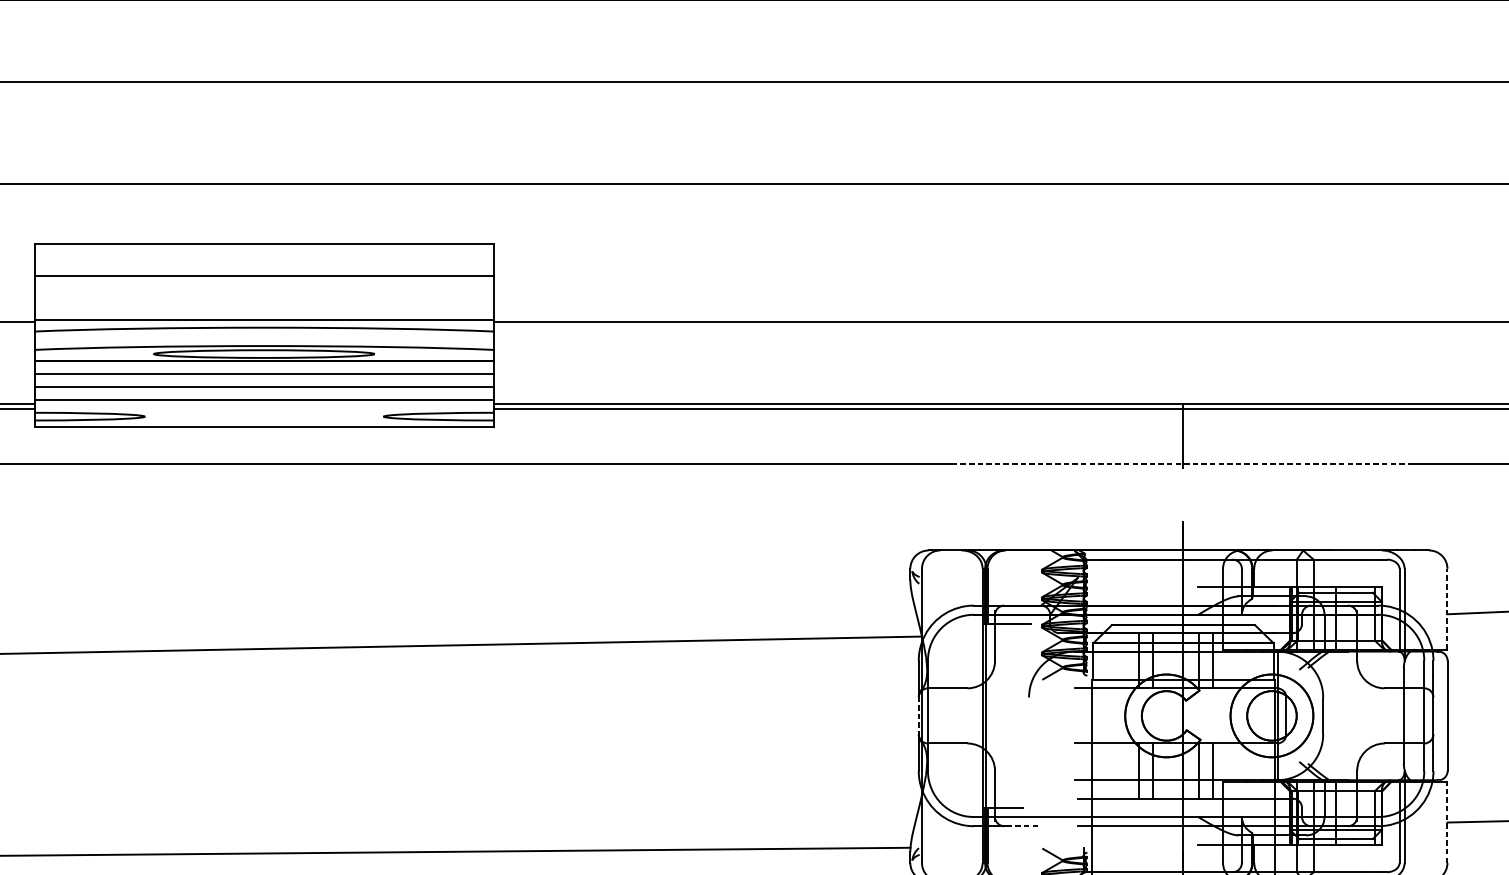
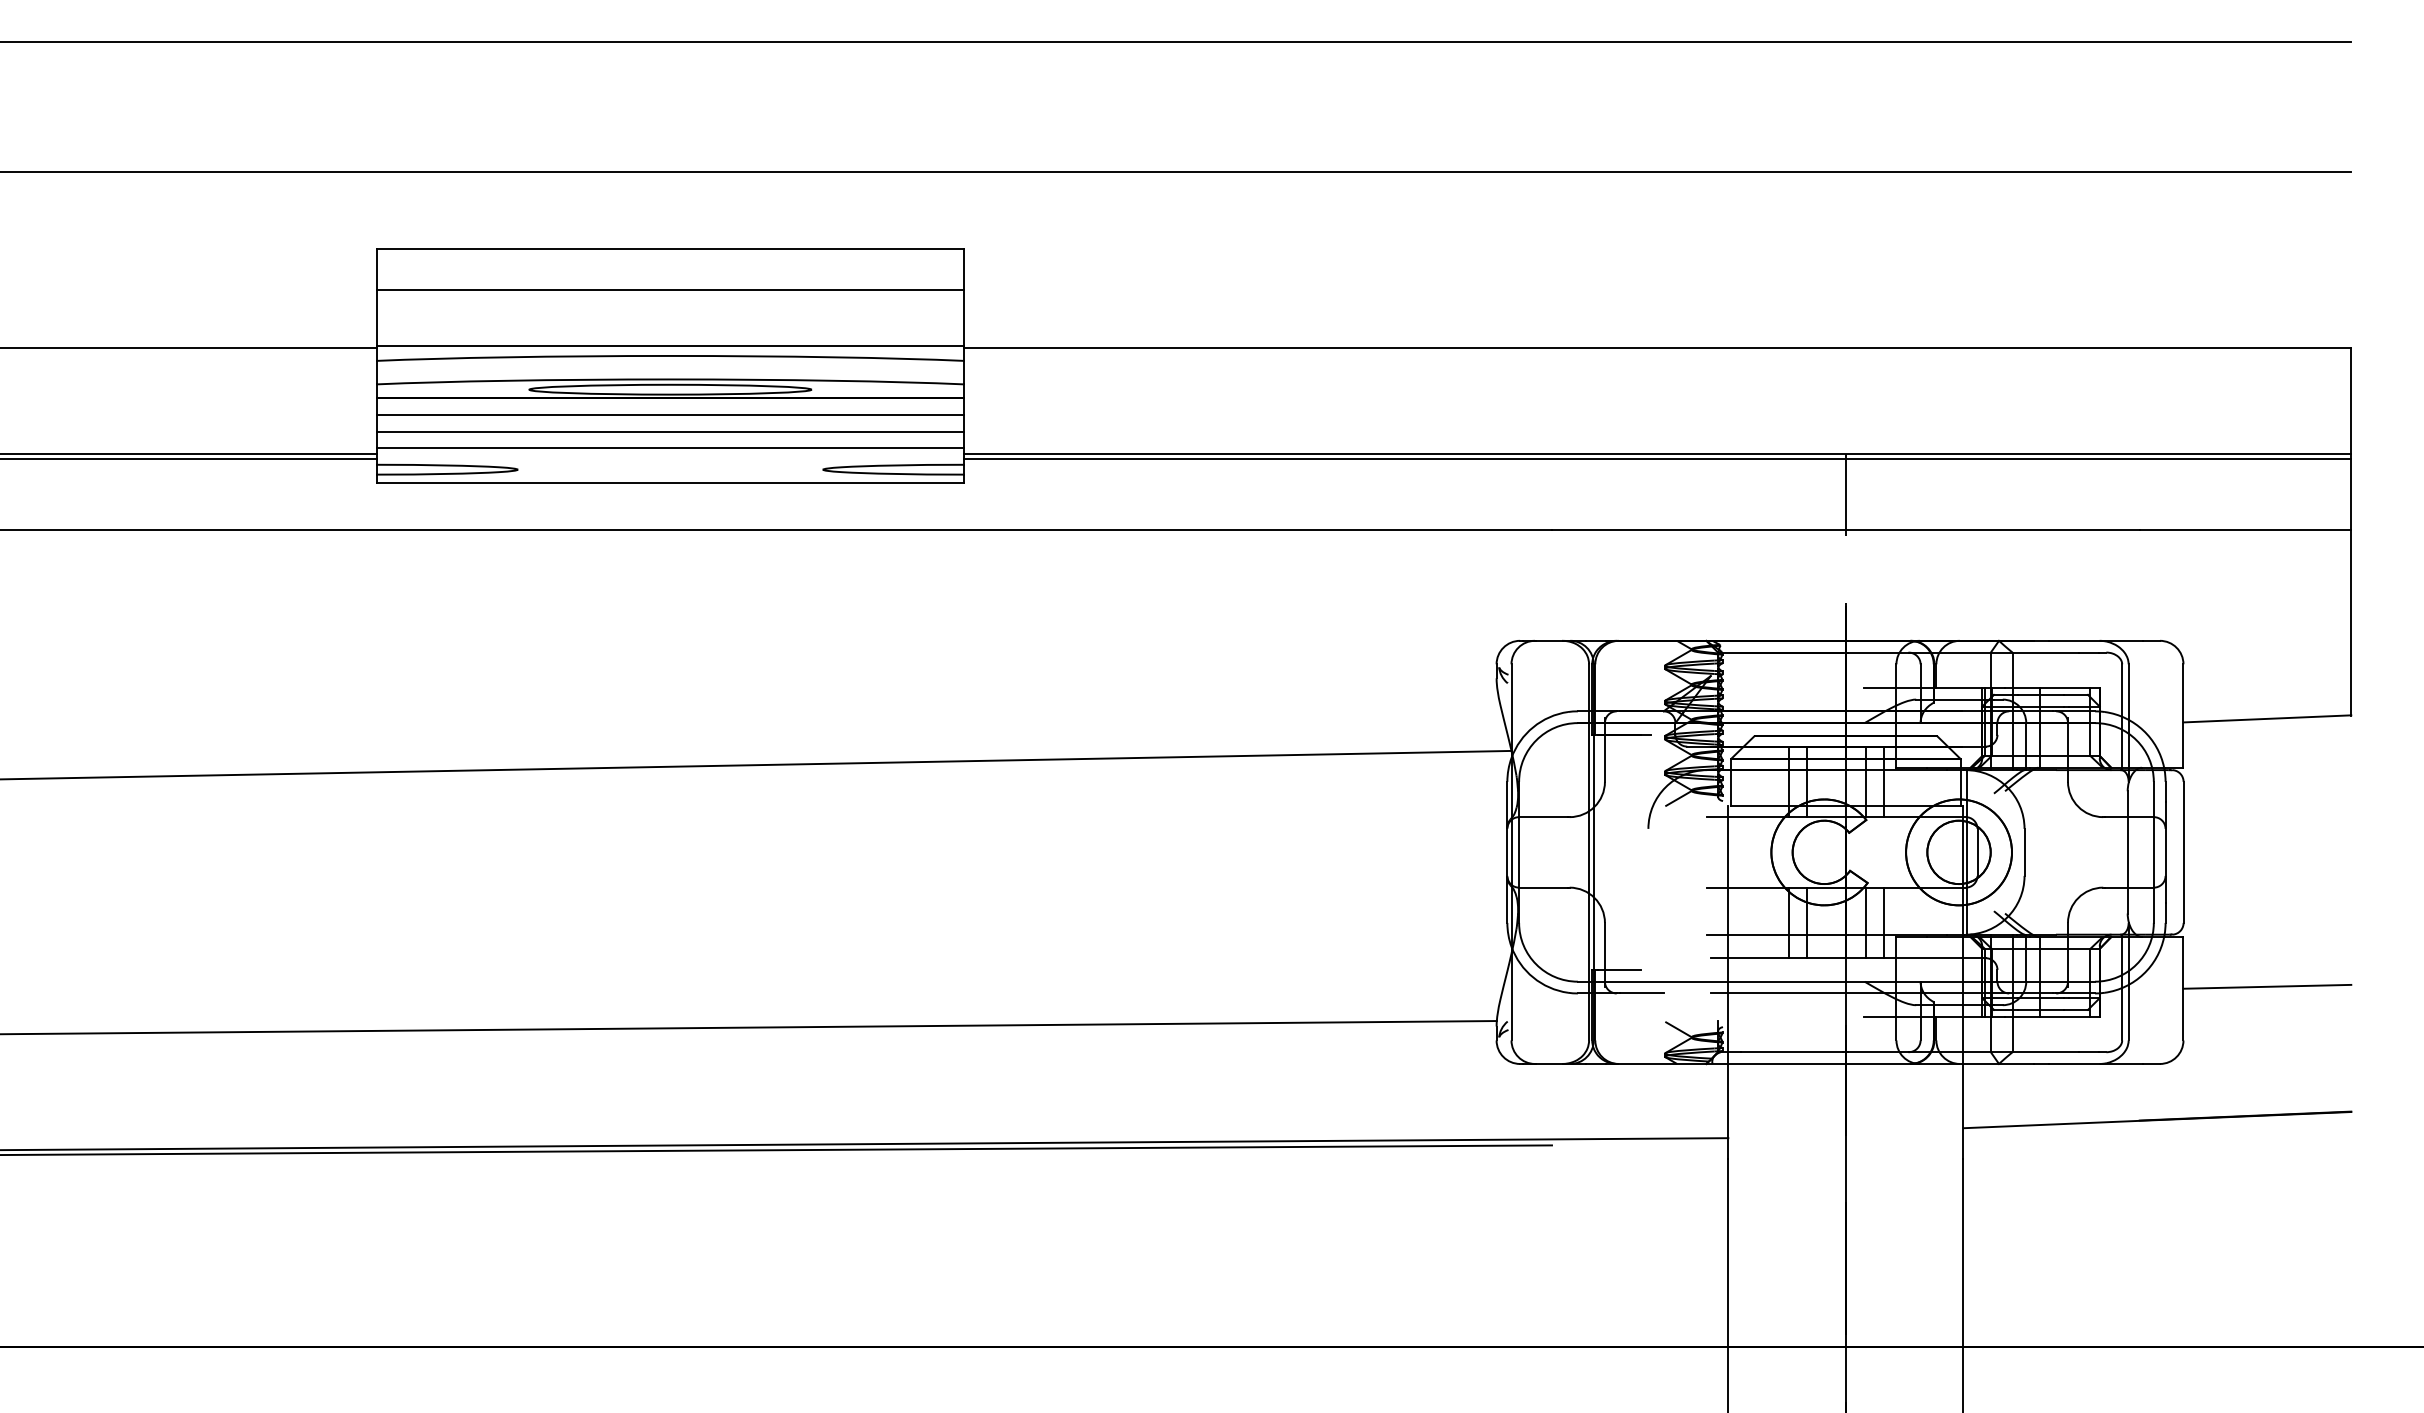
line: (1183, 463) -> (1845, 529), dashed -> solid
line: (1447, 609) -> (2183, 716), dashed -> solid
line: (918, 715) -> (1507, 852), dashed -> solid
line: (1447, 822) -> (2183, 988), dashed -> solid
line: (1023, 826) -> (1641, 993), dashed -> solid

